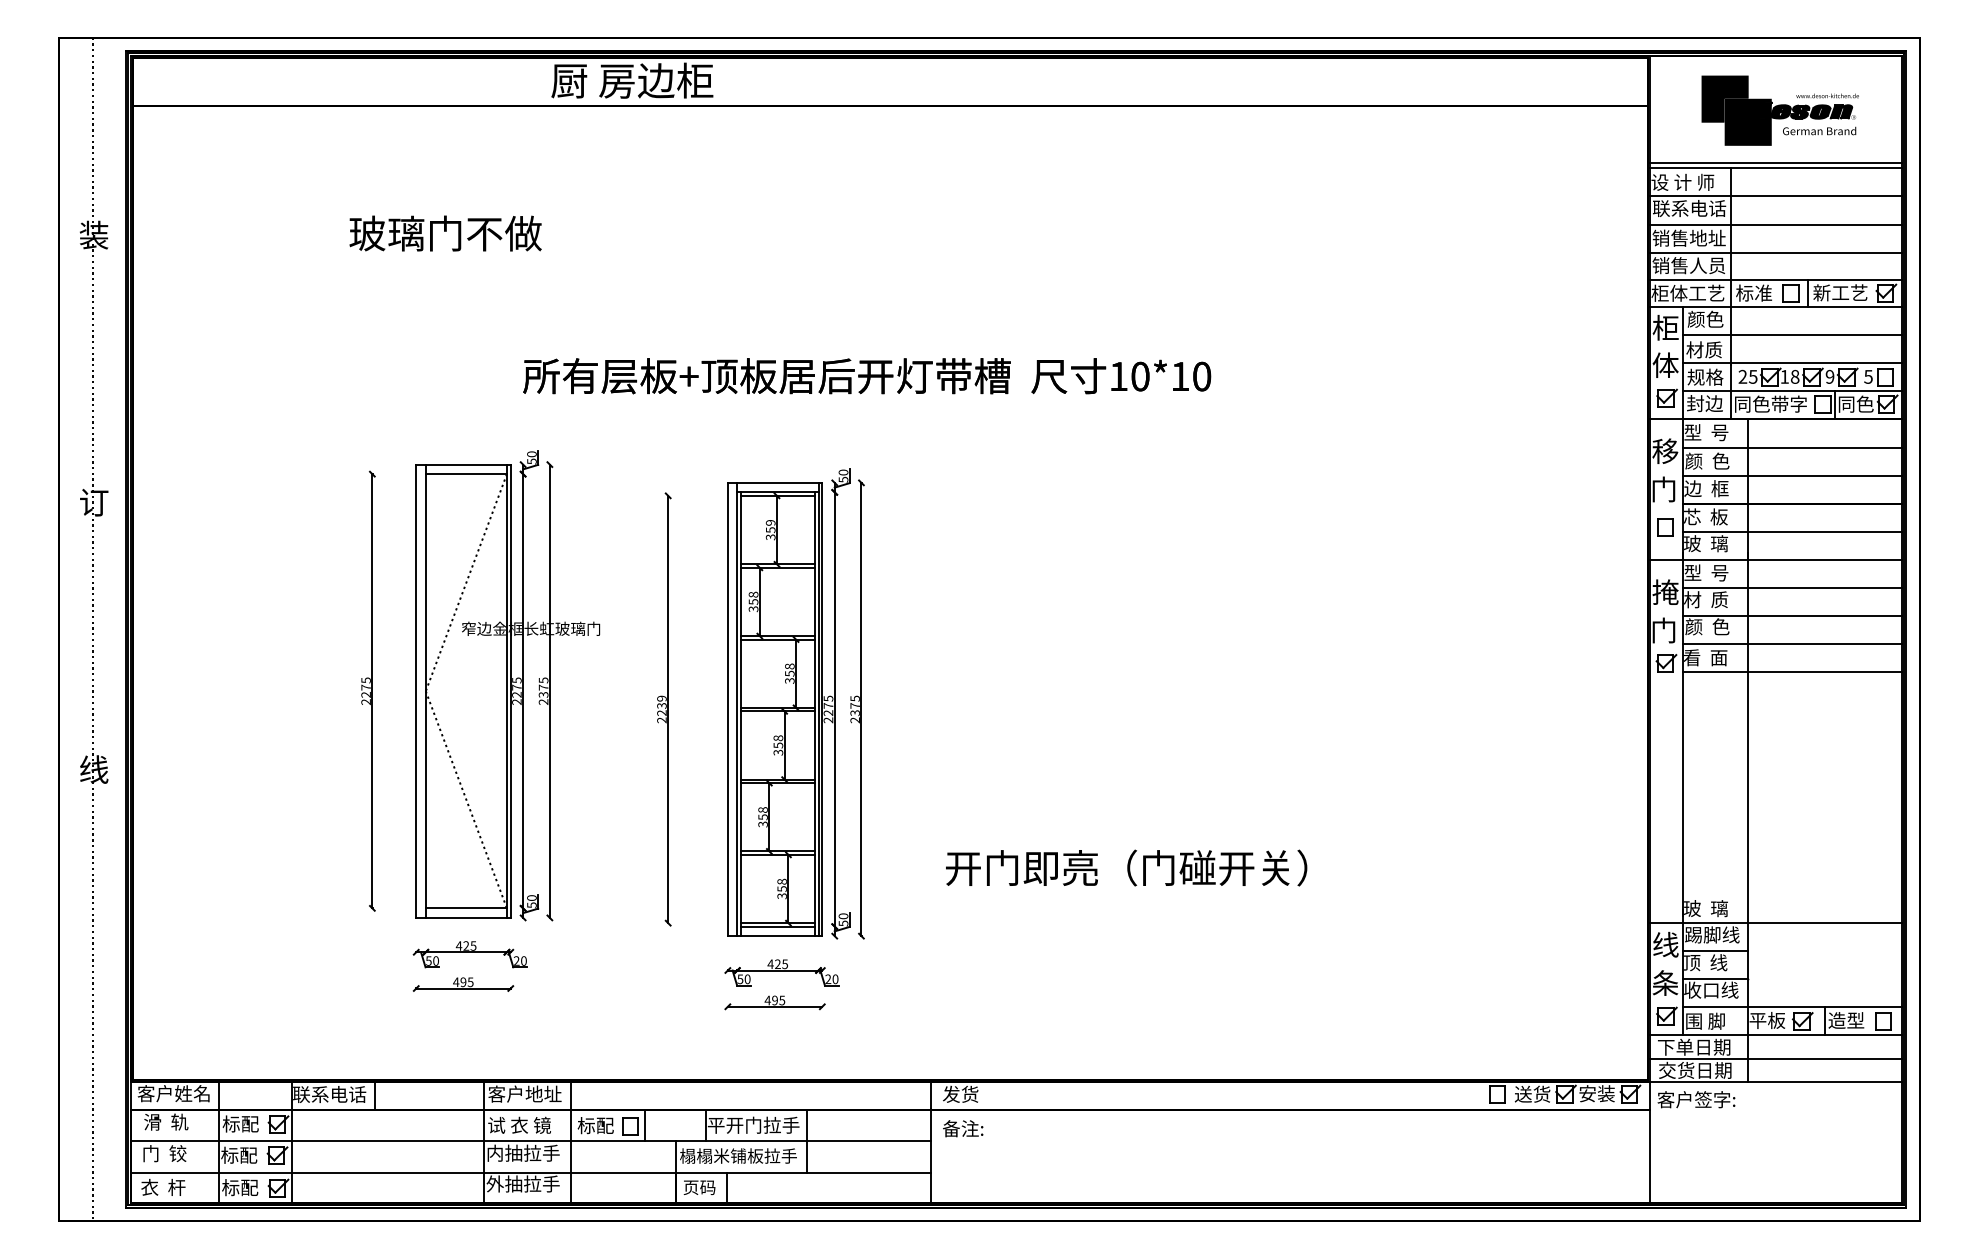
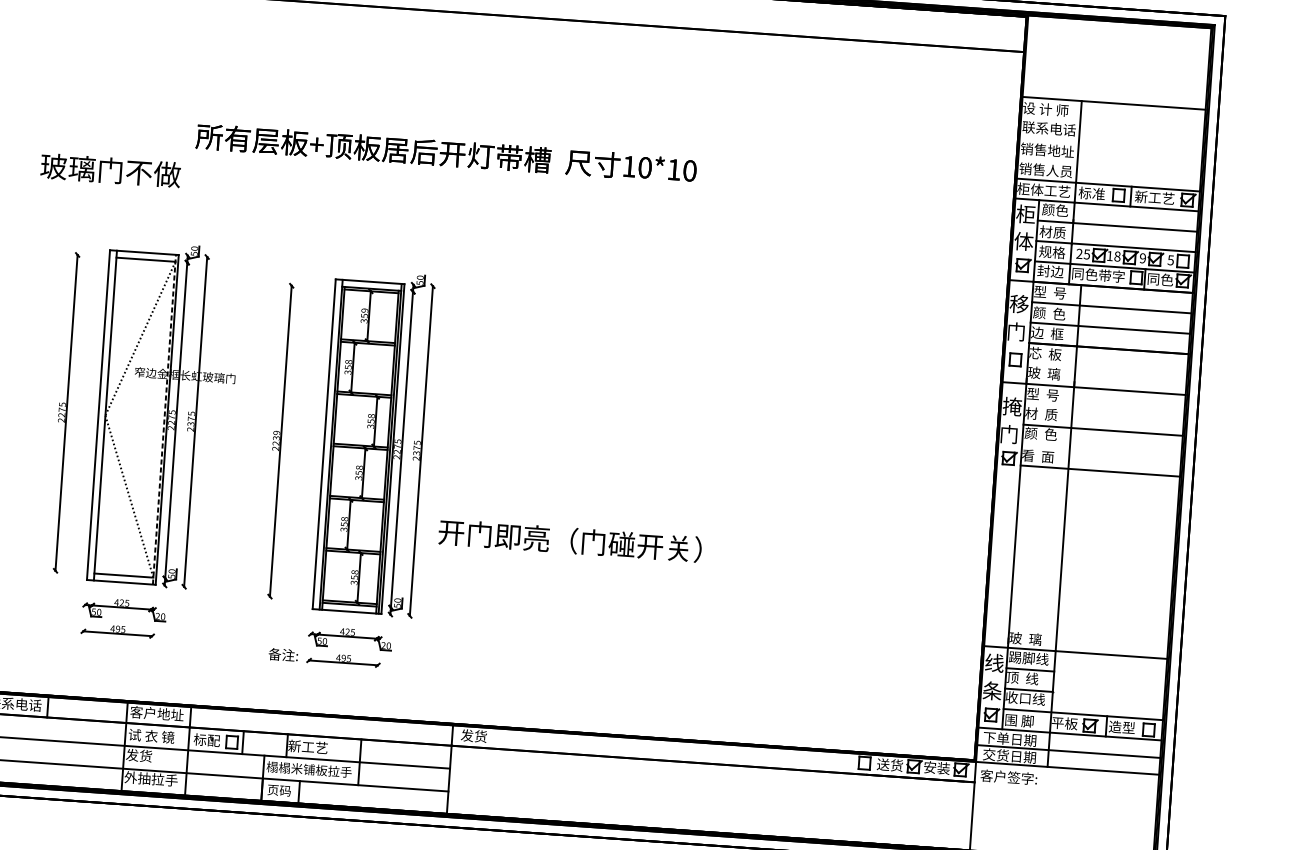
part: (1779, 110) -> (1119, 62), removed
line: (1775, 162) -> (1114, 99), removed
line: (1775, 195) -> (1112, 123), removed
line: (1775, 224) -> (1110, 144), removed
text: (445, 233) -> (110, 170), moved
line: (1775, 252) -> (1109, 165), removed
text: (867, 376) -> (446, 153), moved
line: (1791, 531) -> (1107, 368), removed
line: (1791, 587) -> (1104, 409), removed
line: (1791, 643) -> (1101, 450), removed
line: (506, 691) -> (164, 419), solid -> dashed
text: (1126, 867) -> (570, 540), moved
text: (753, 1124) -> (321, 747), 平开门拉手 -> 新工艺
text: (963, 1128) -> (283, 654), moved
text: (522, 1152) -> (152, 756), 内抽拉手 -> 发货

